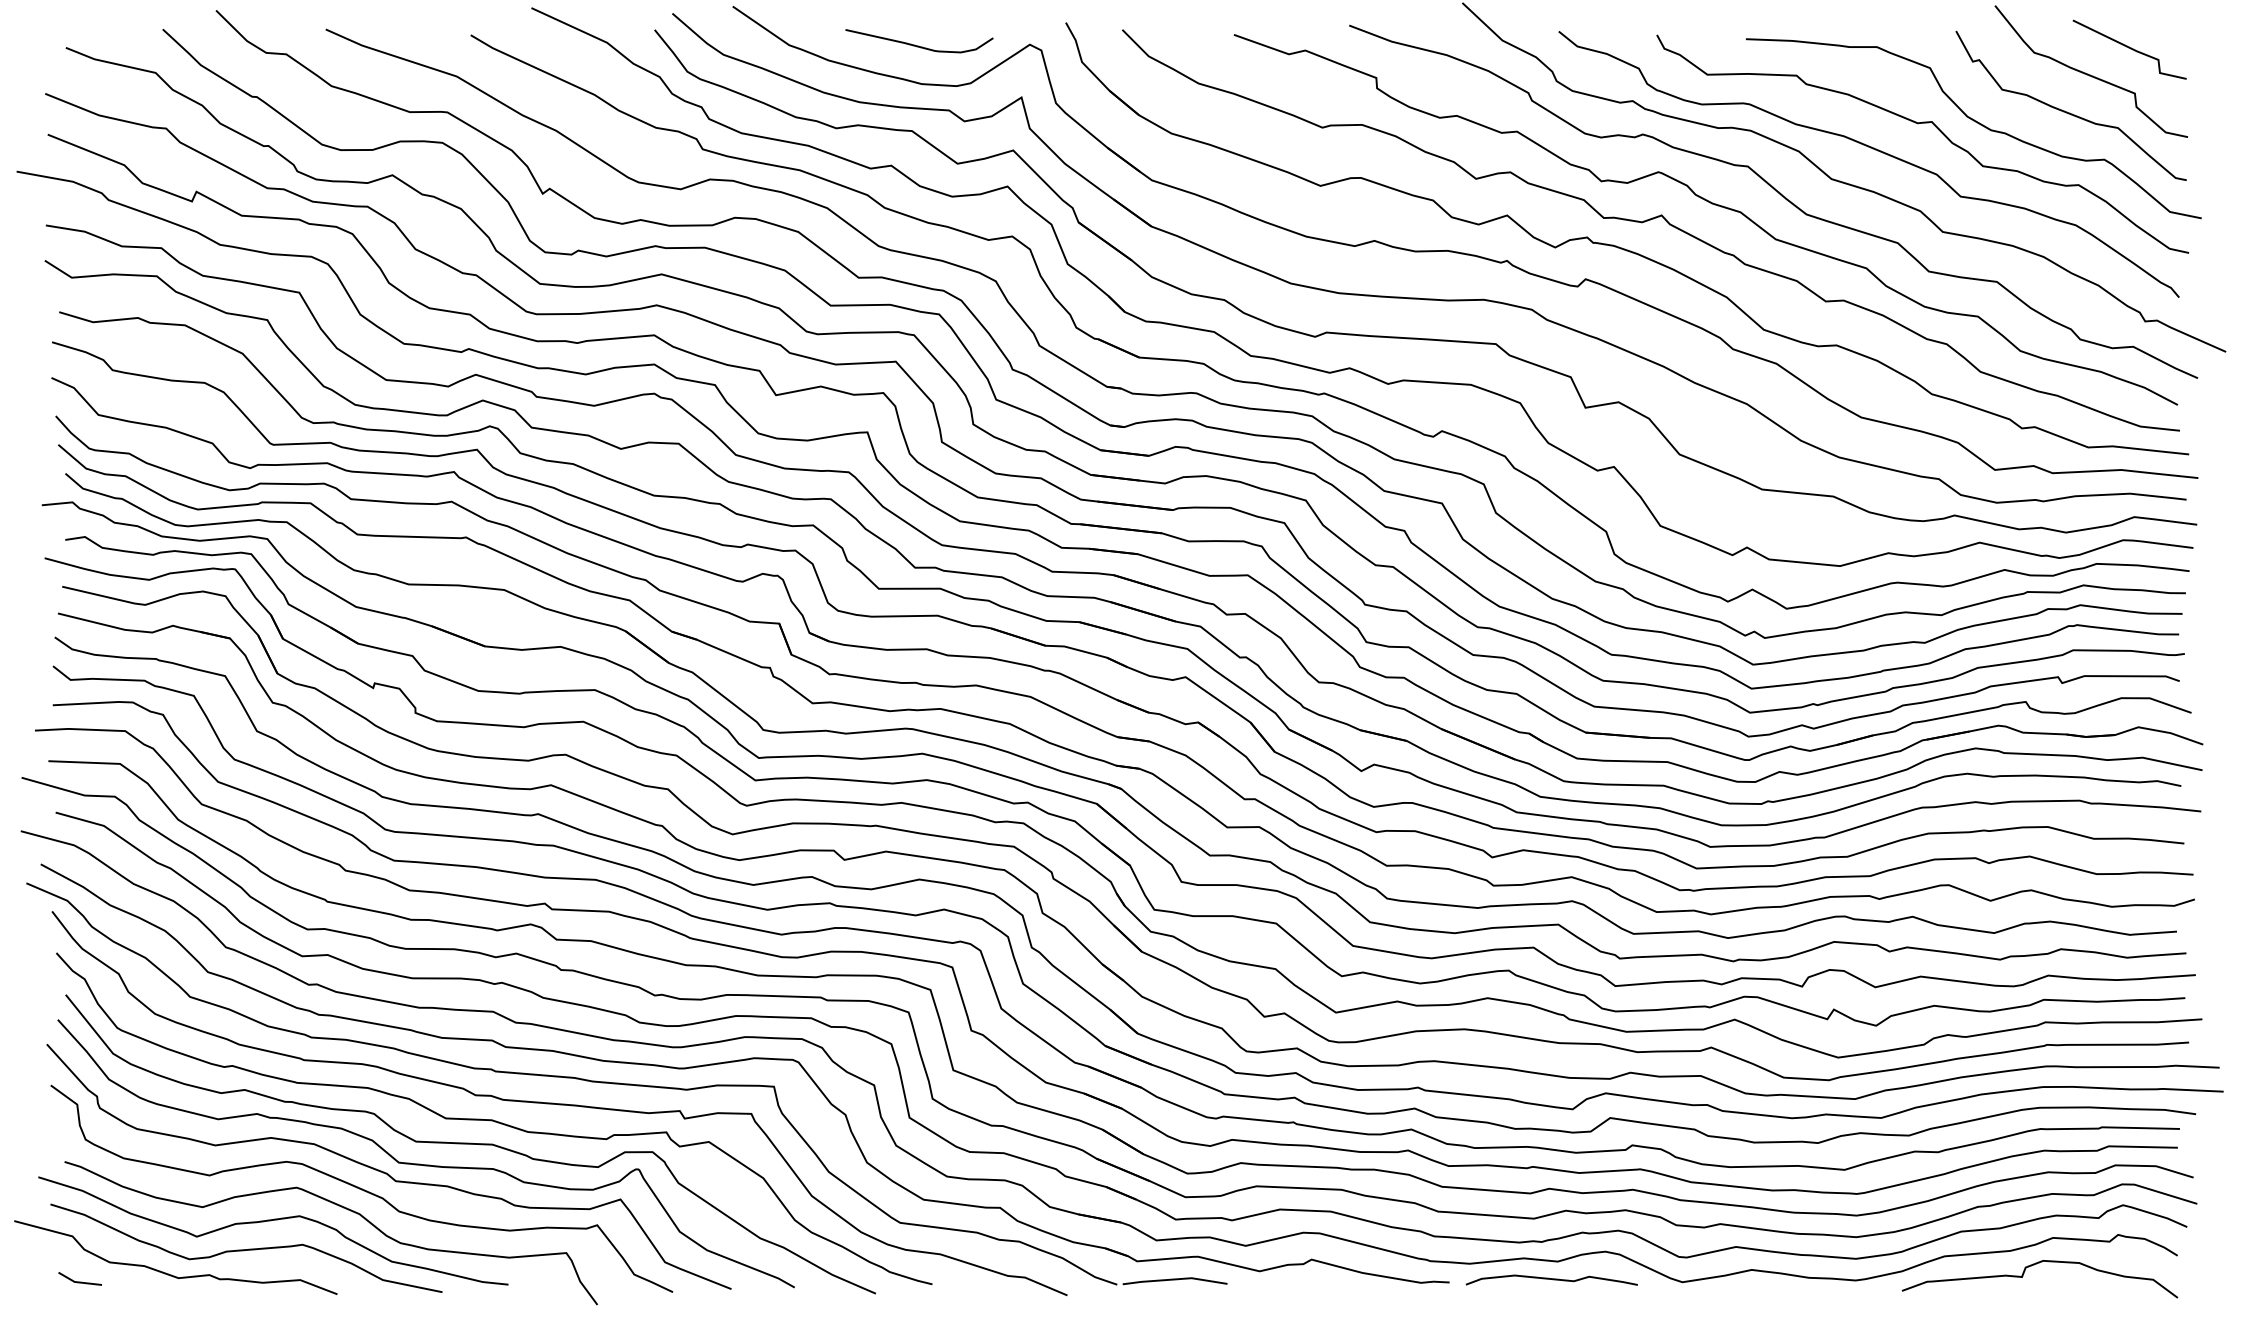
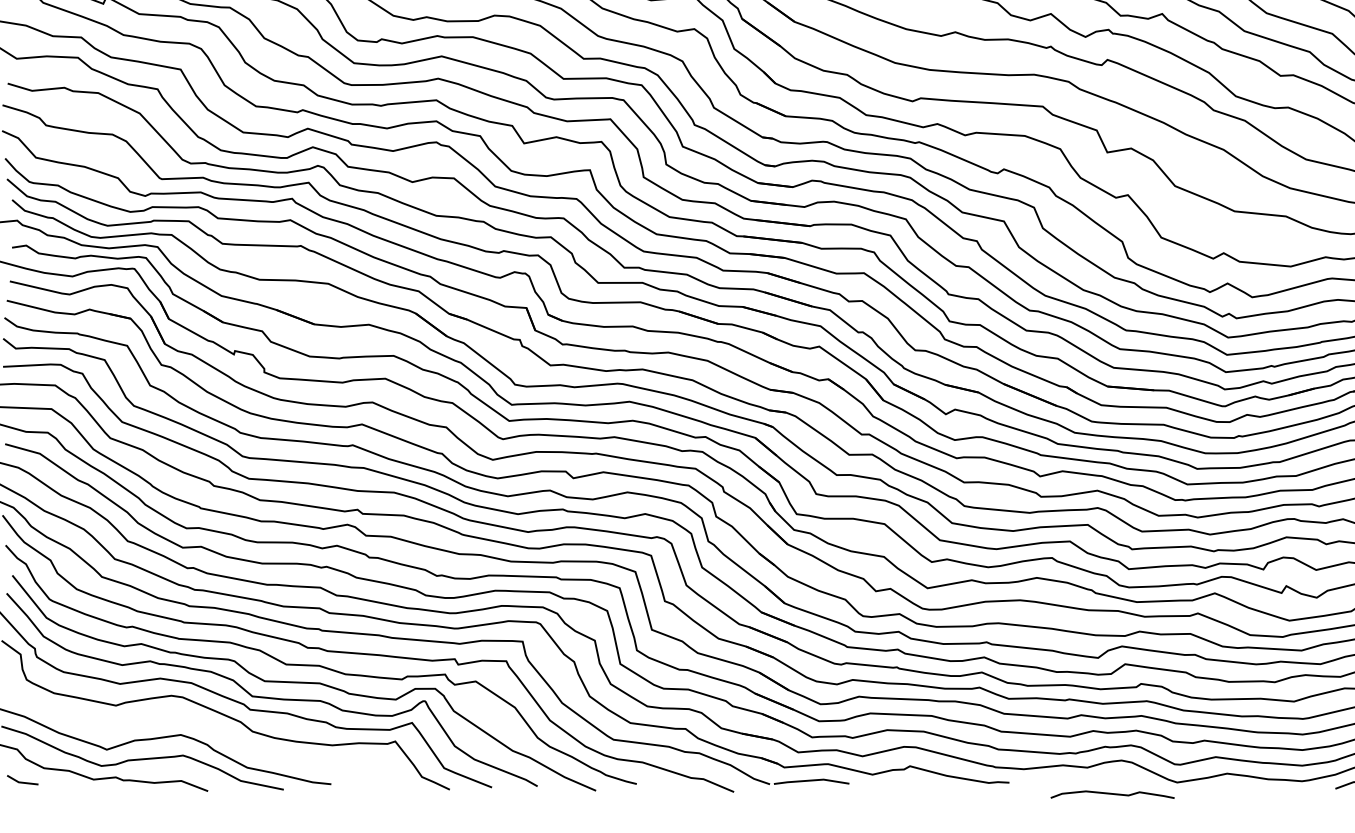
curve: (338, 1206) -> (208, 727), removed
curve: (1551, 1279) -> (1112, 794), moved

